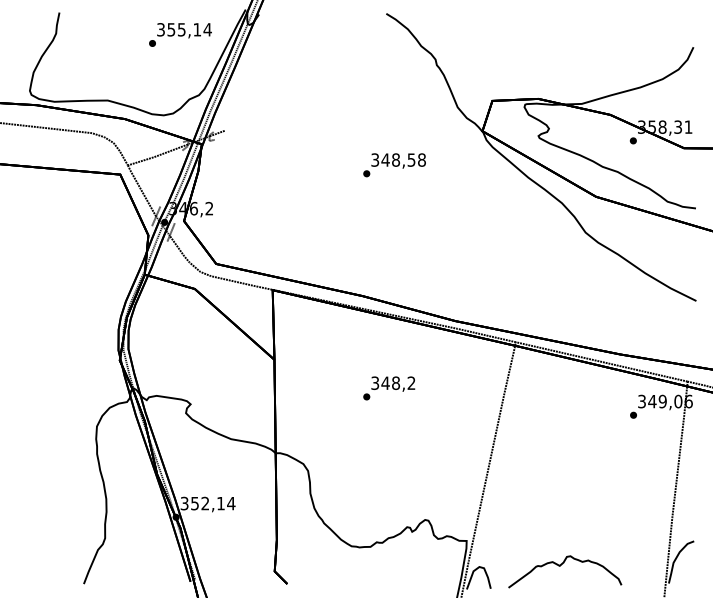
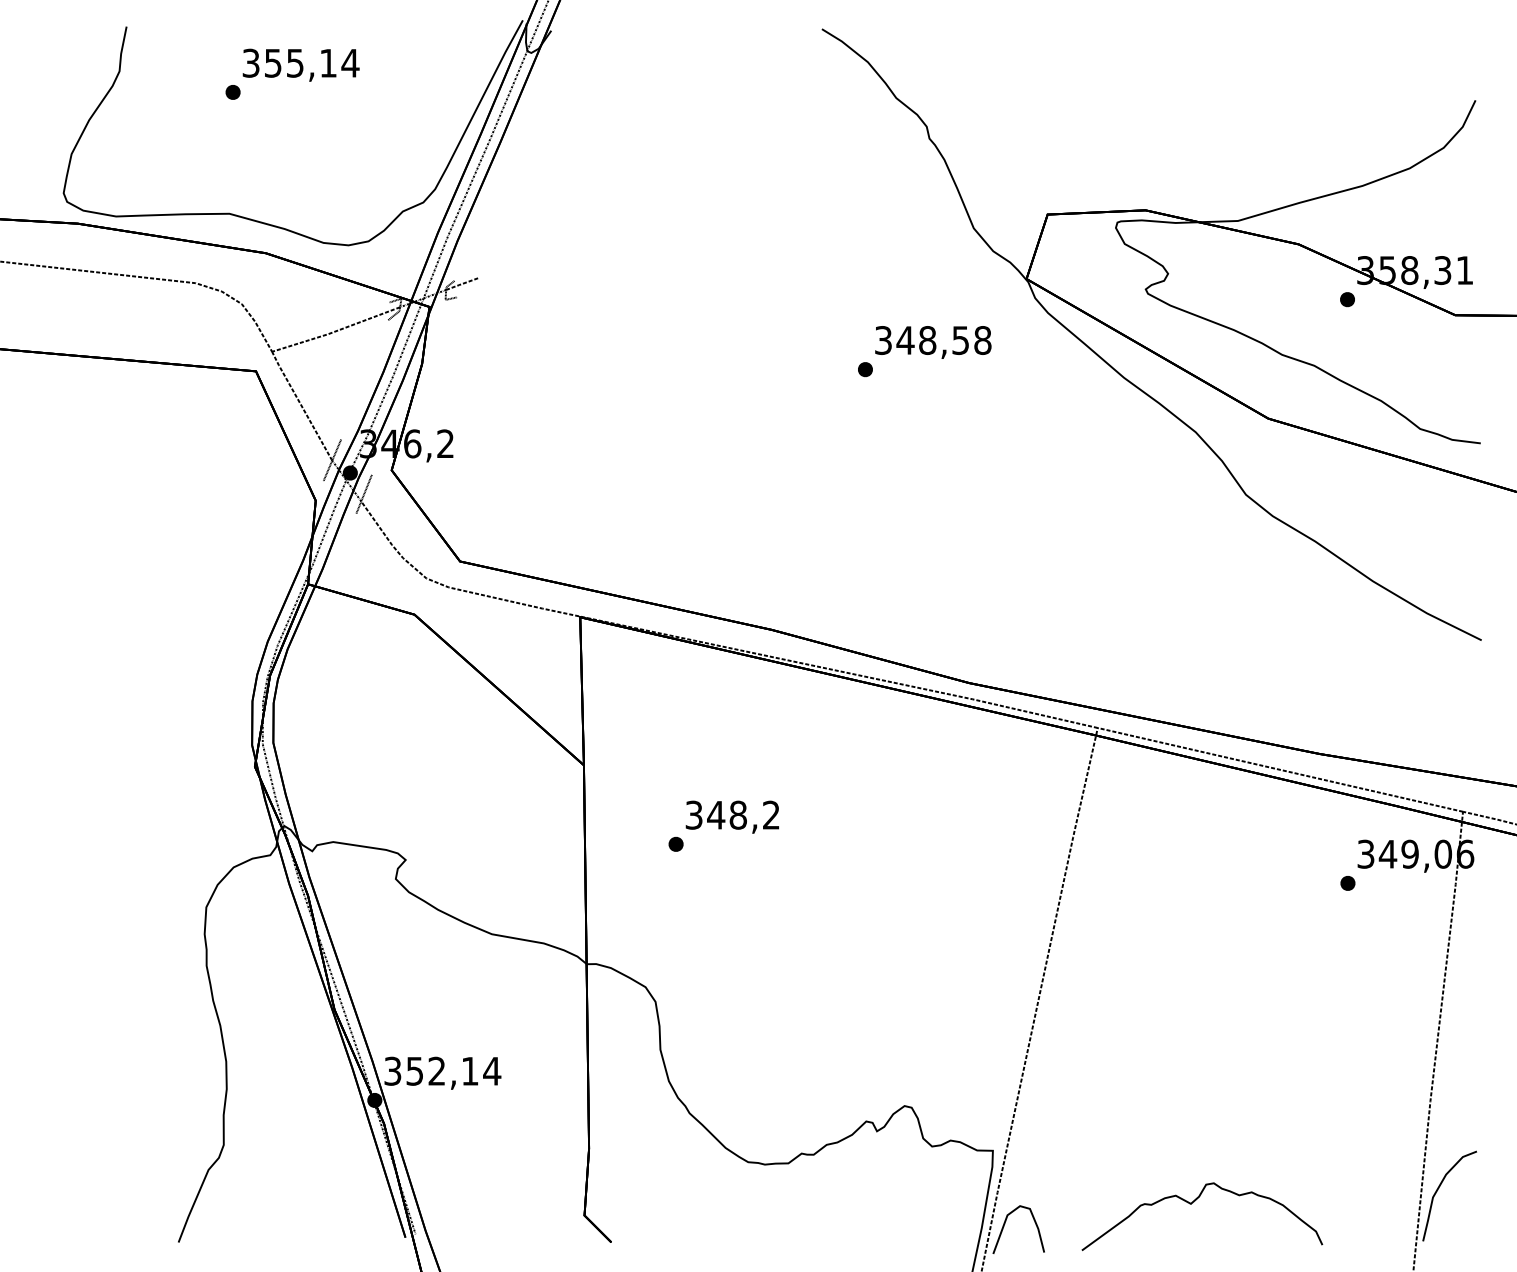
text: (180, 34) -> (292, 73), moved
text: (394, 165) -> (924, 351), moved
text: (389, 388) -> (724, 826), moved

